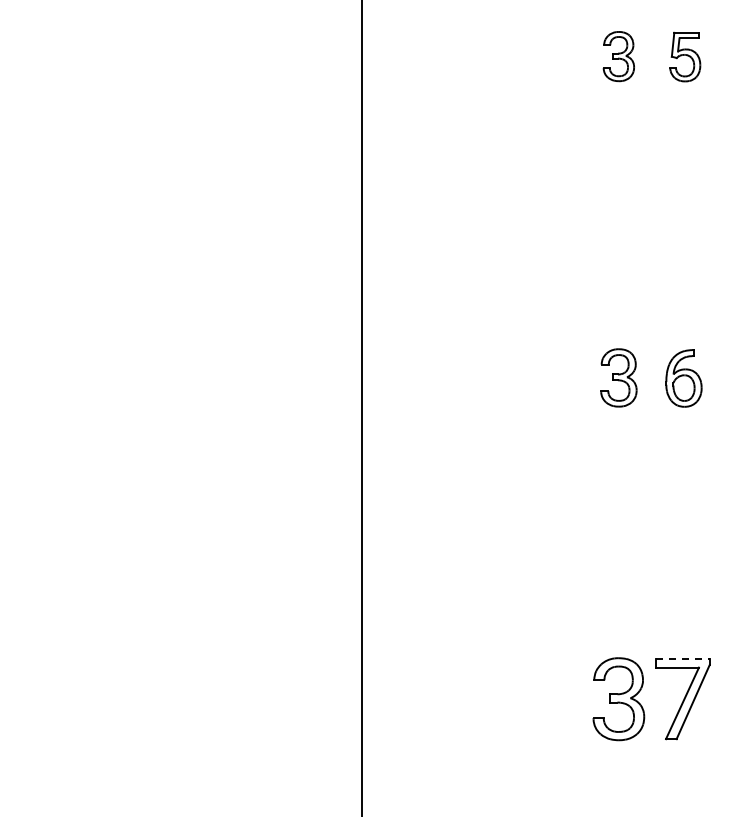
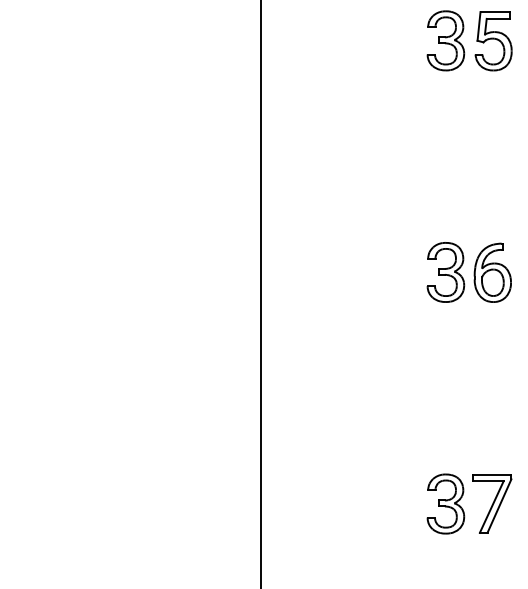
part: (618, 56) -> (445, 40), size x1.67
part: (685, 56) -> (493, 40), size x1.67
part: (618, 377) -> (445, 272), size x1.43
part: (683, 378) -> (492, 272), size x1.43
line: (682, 659) -> (491, 475), dashed -> solid

